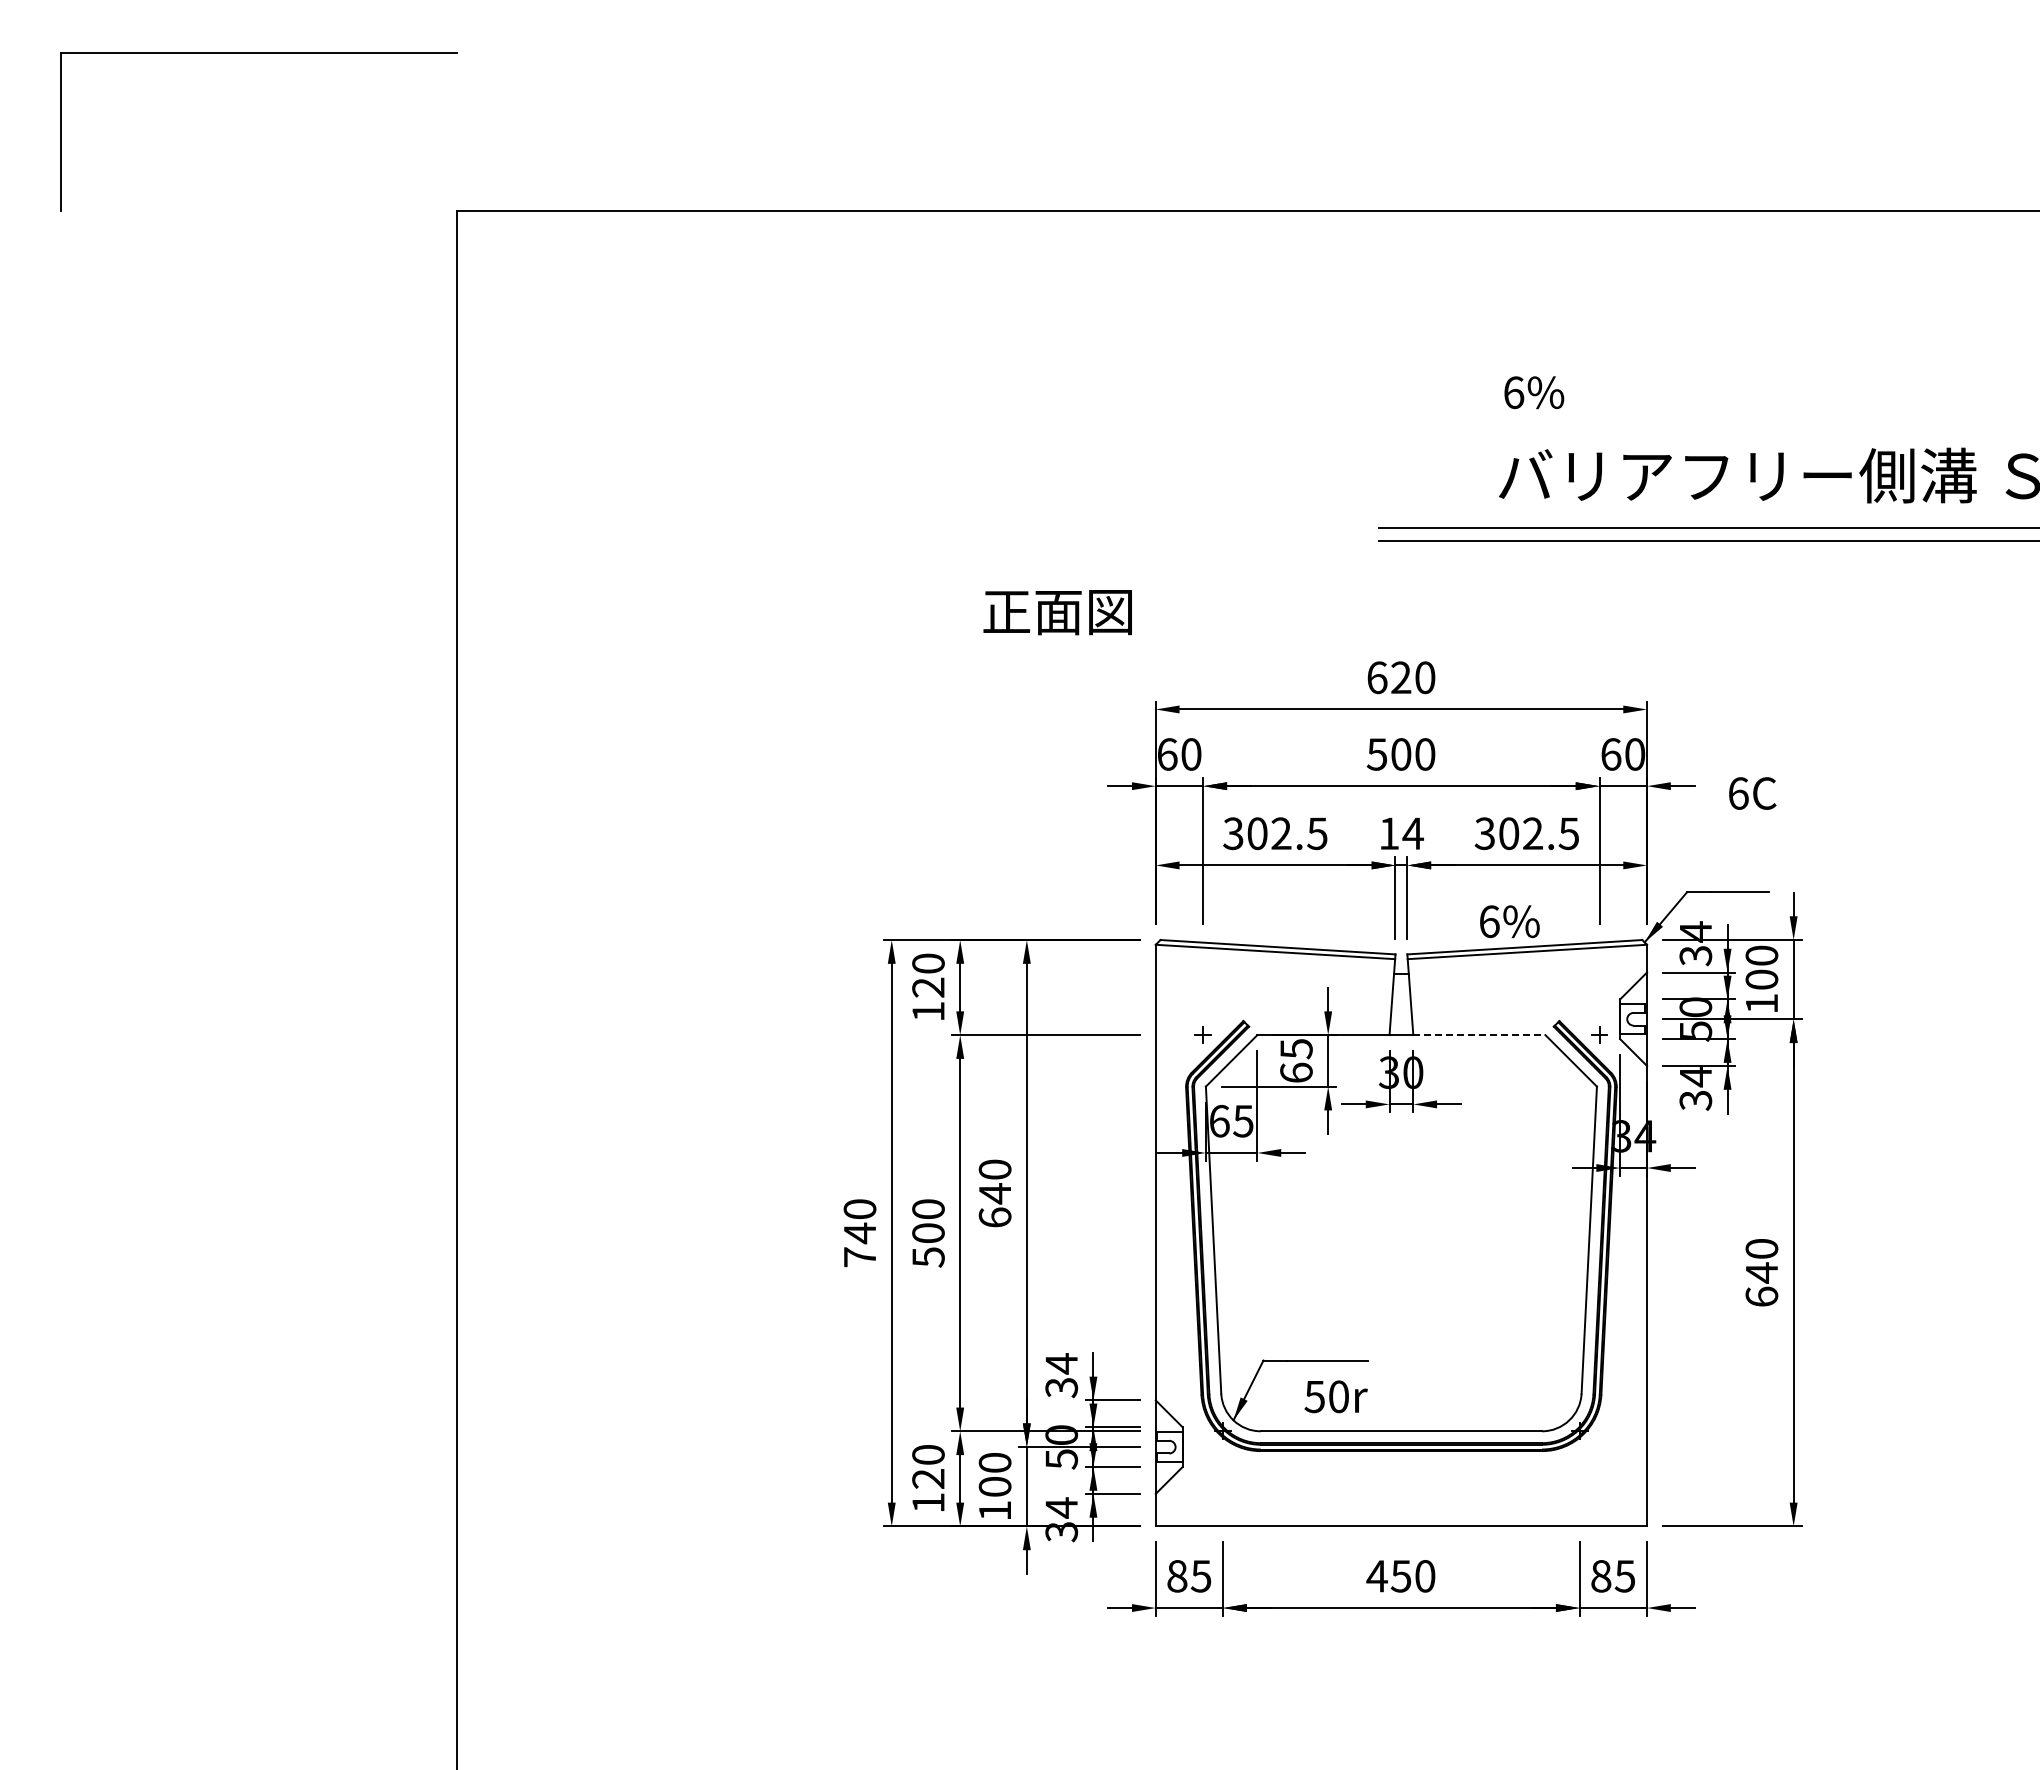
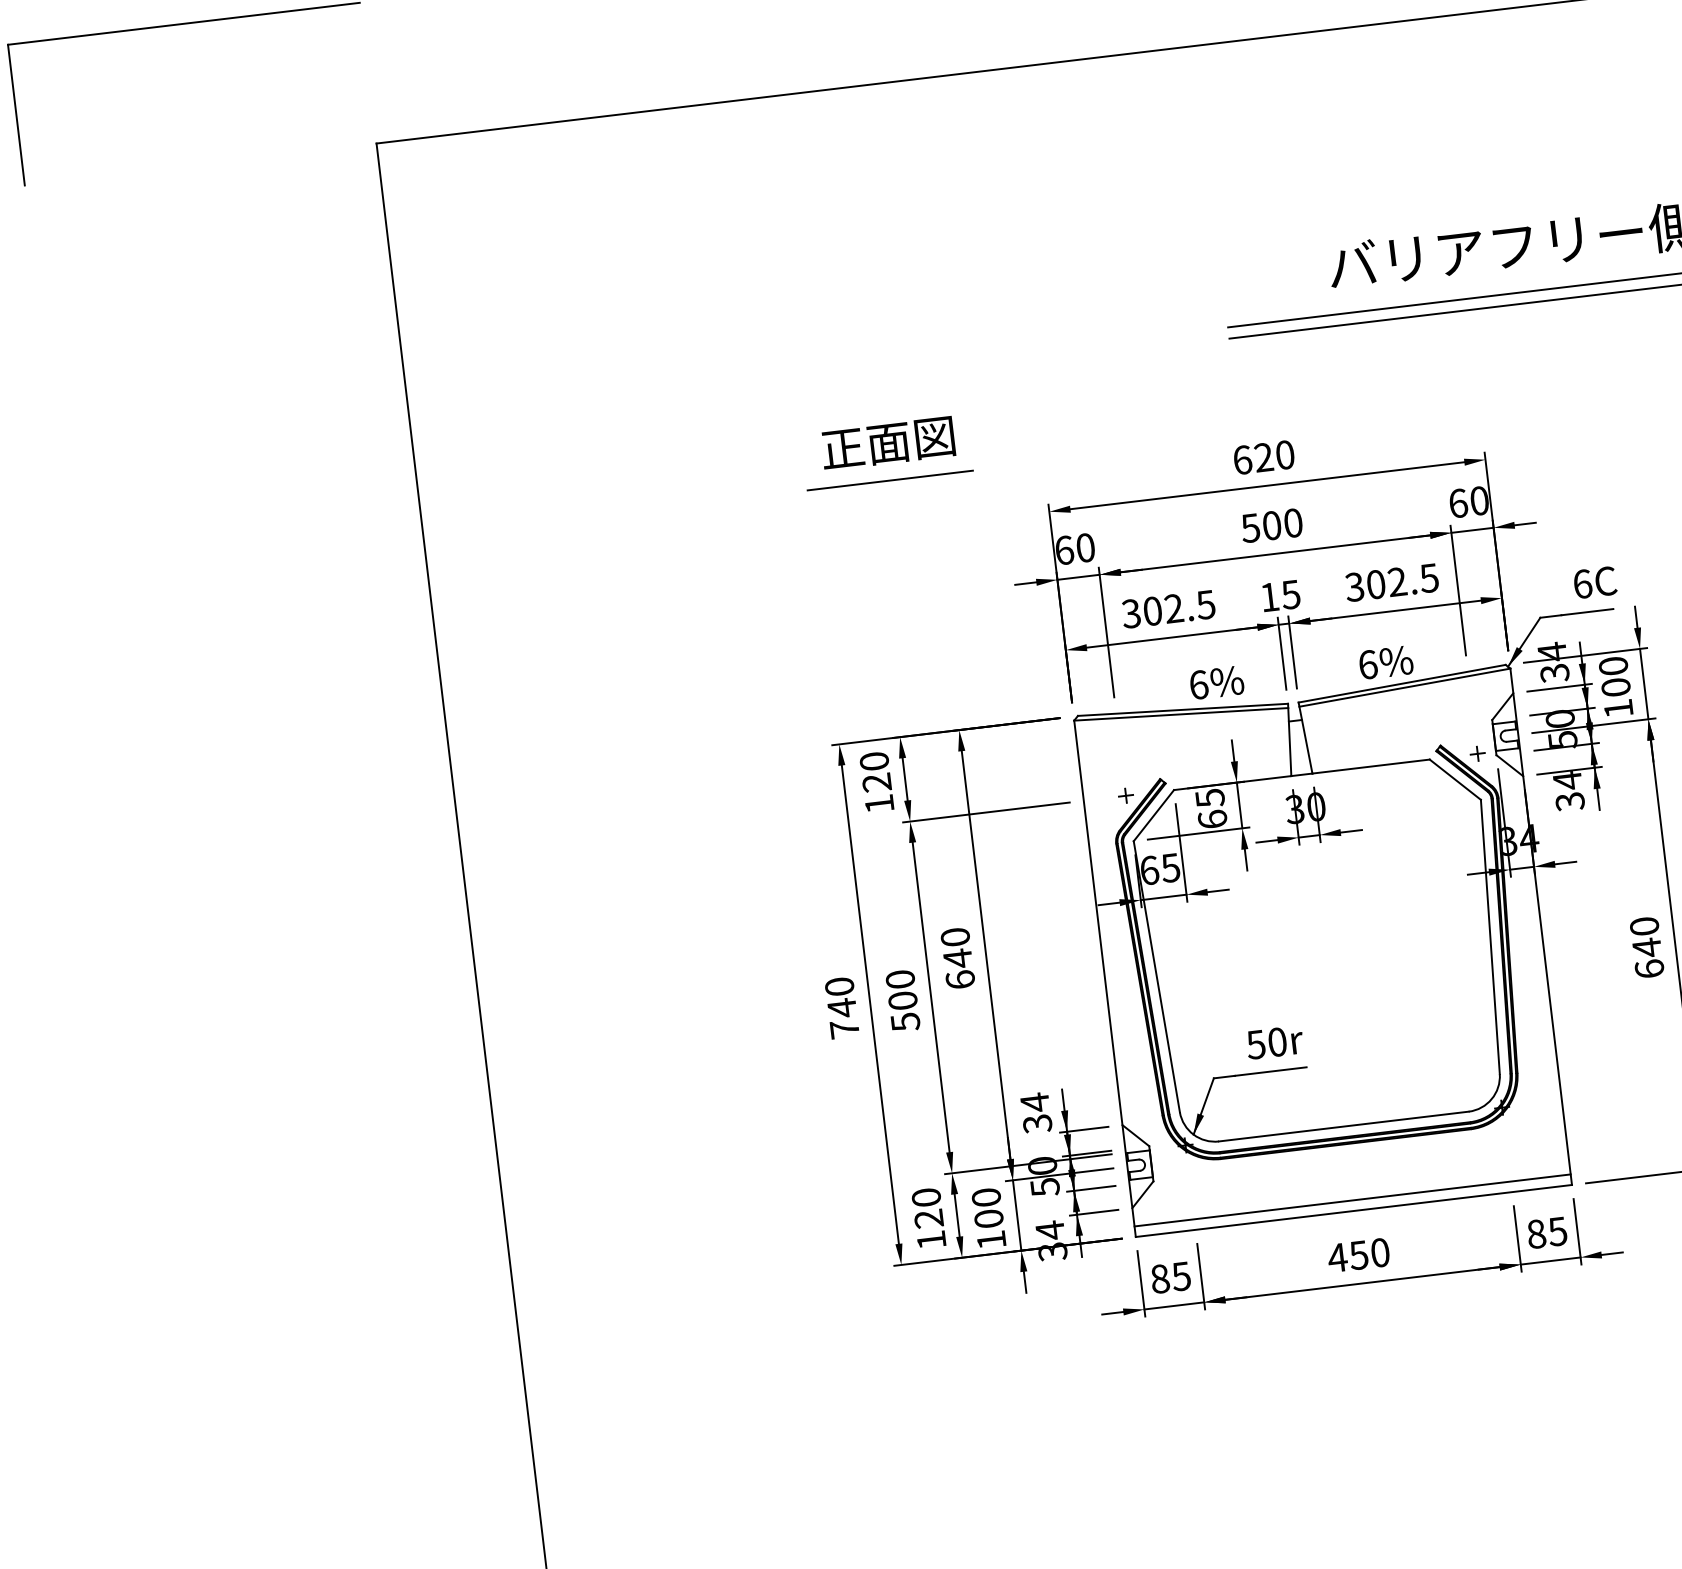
text: (1534, 392) -> (1217, 682), moved
text: (1057, 612) -> (887, 443), moved
line: (983, 653) -> (890, 480), added
text: (1752, 793) -> (1595, 582), moved
text: (1412, 833) -> (1290, 594), 14 -> 15
line: (1479, 1035) -> (1371, 766), dashed -> solid
text: (1335, 1396) -> (1274, 1042), moved
line: (1401, 1514) -> (1352, 1200), added

